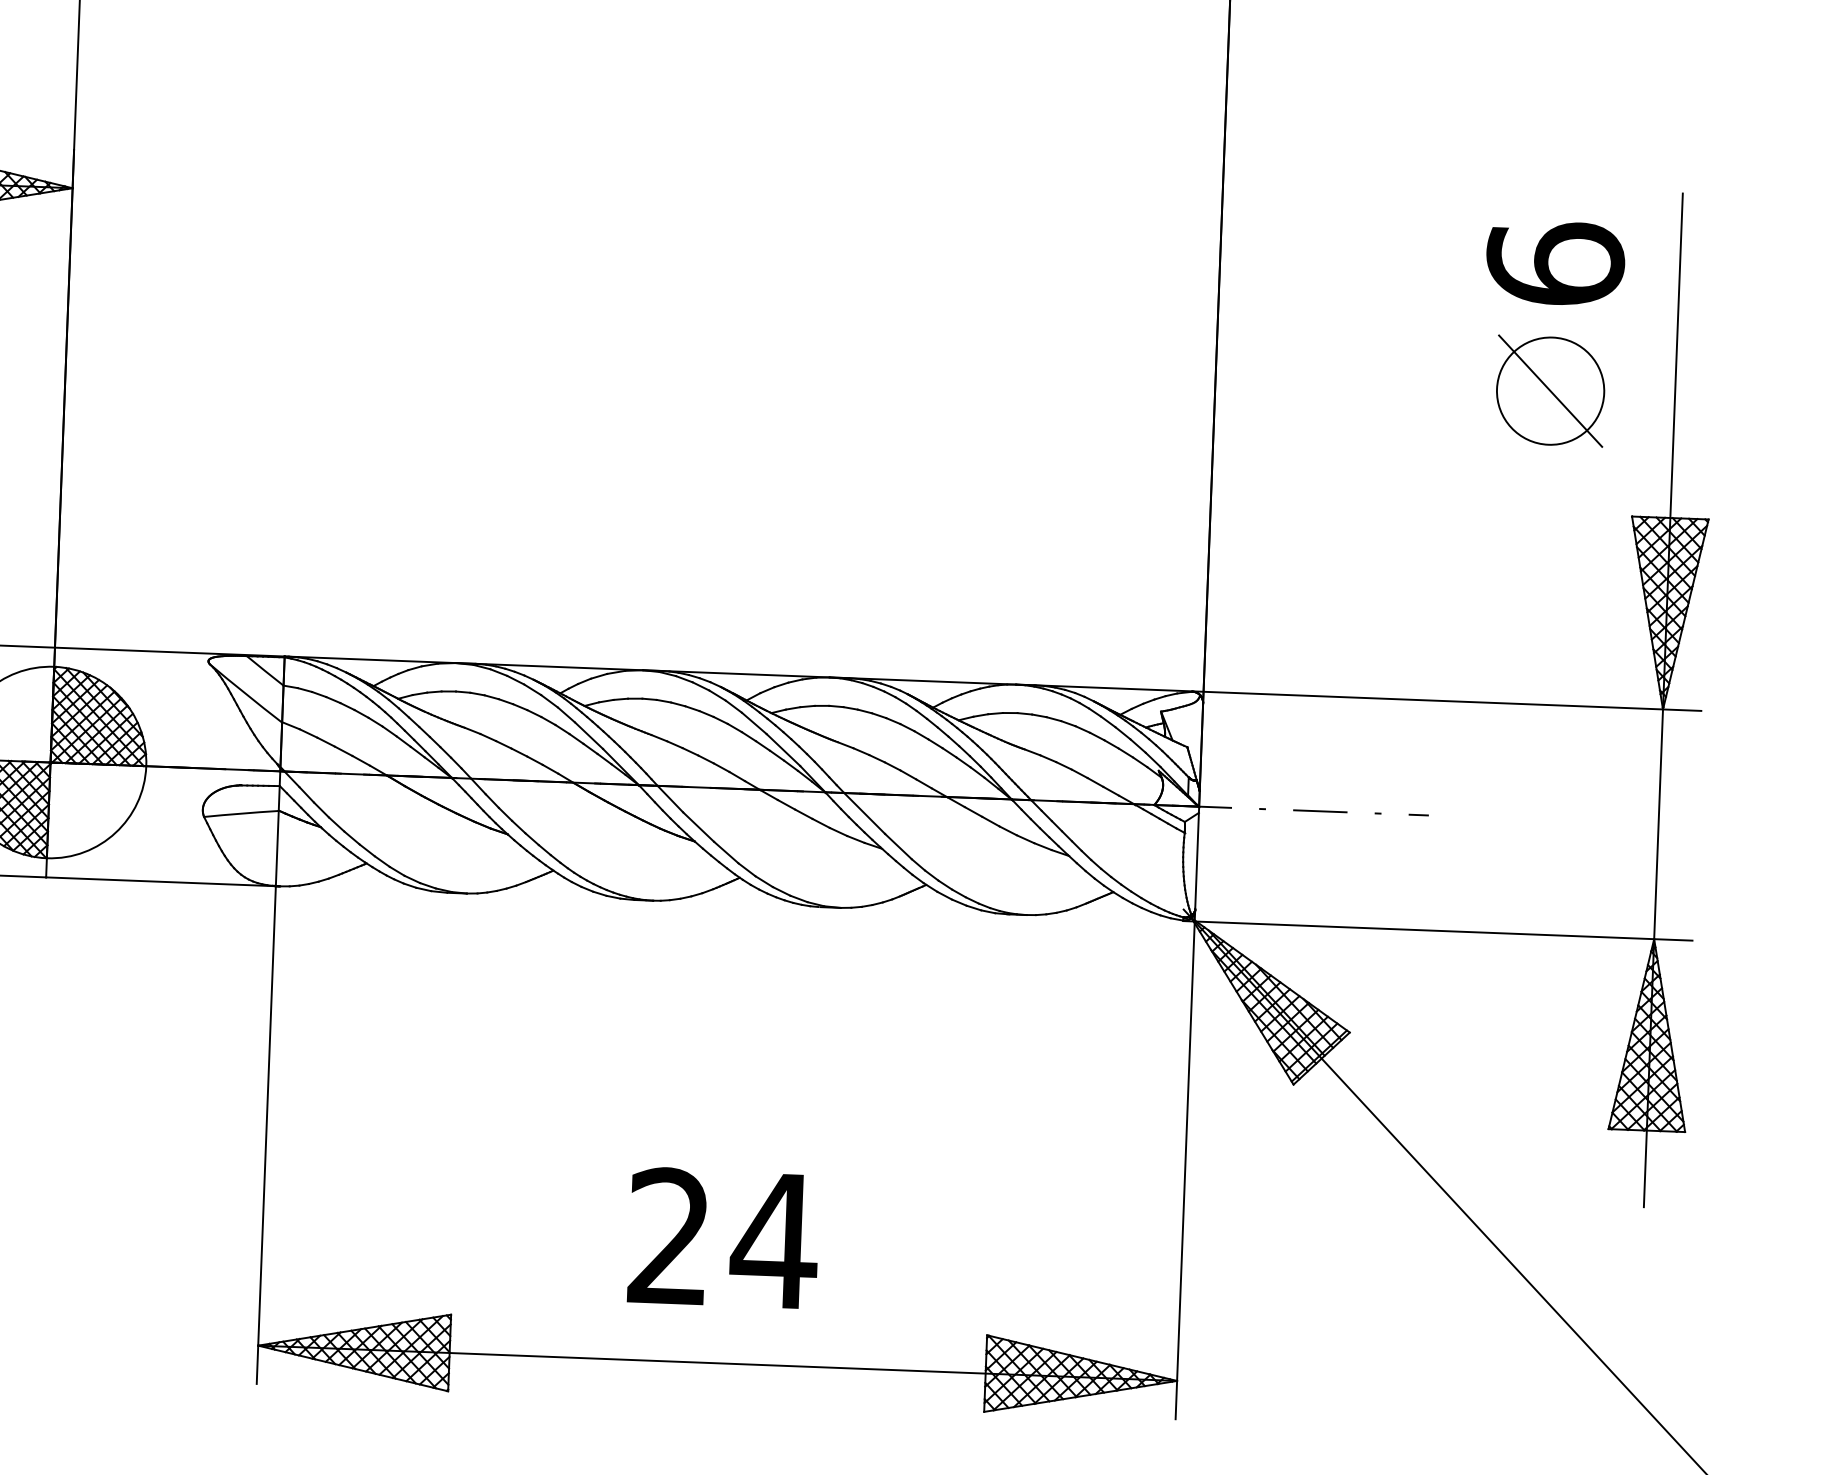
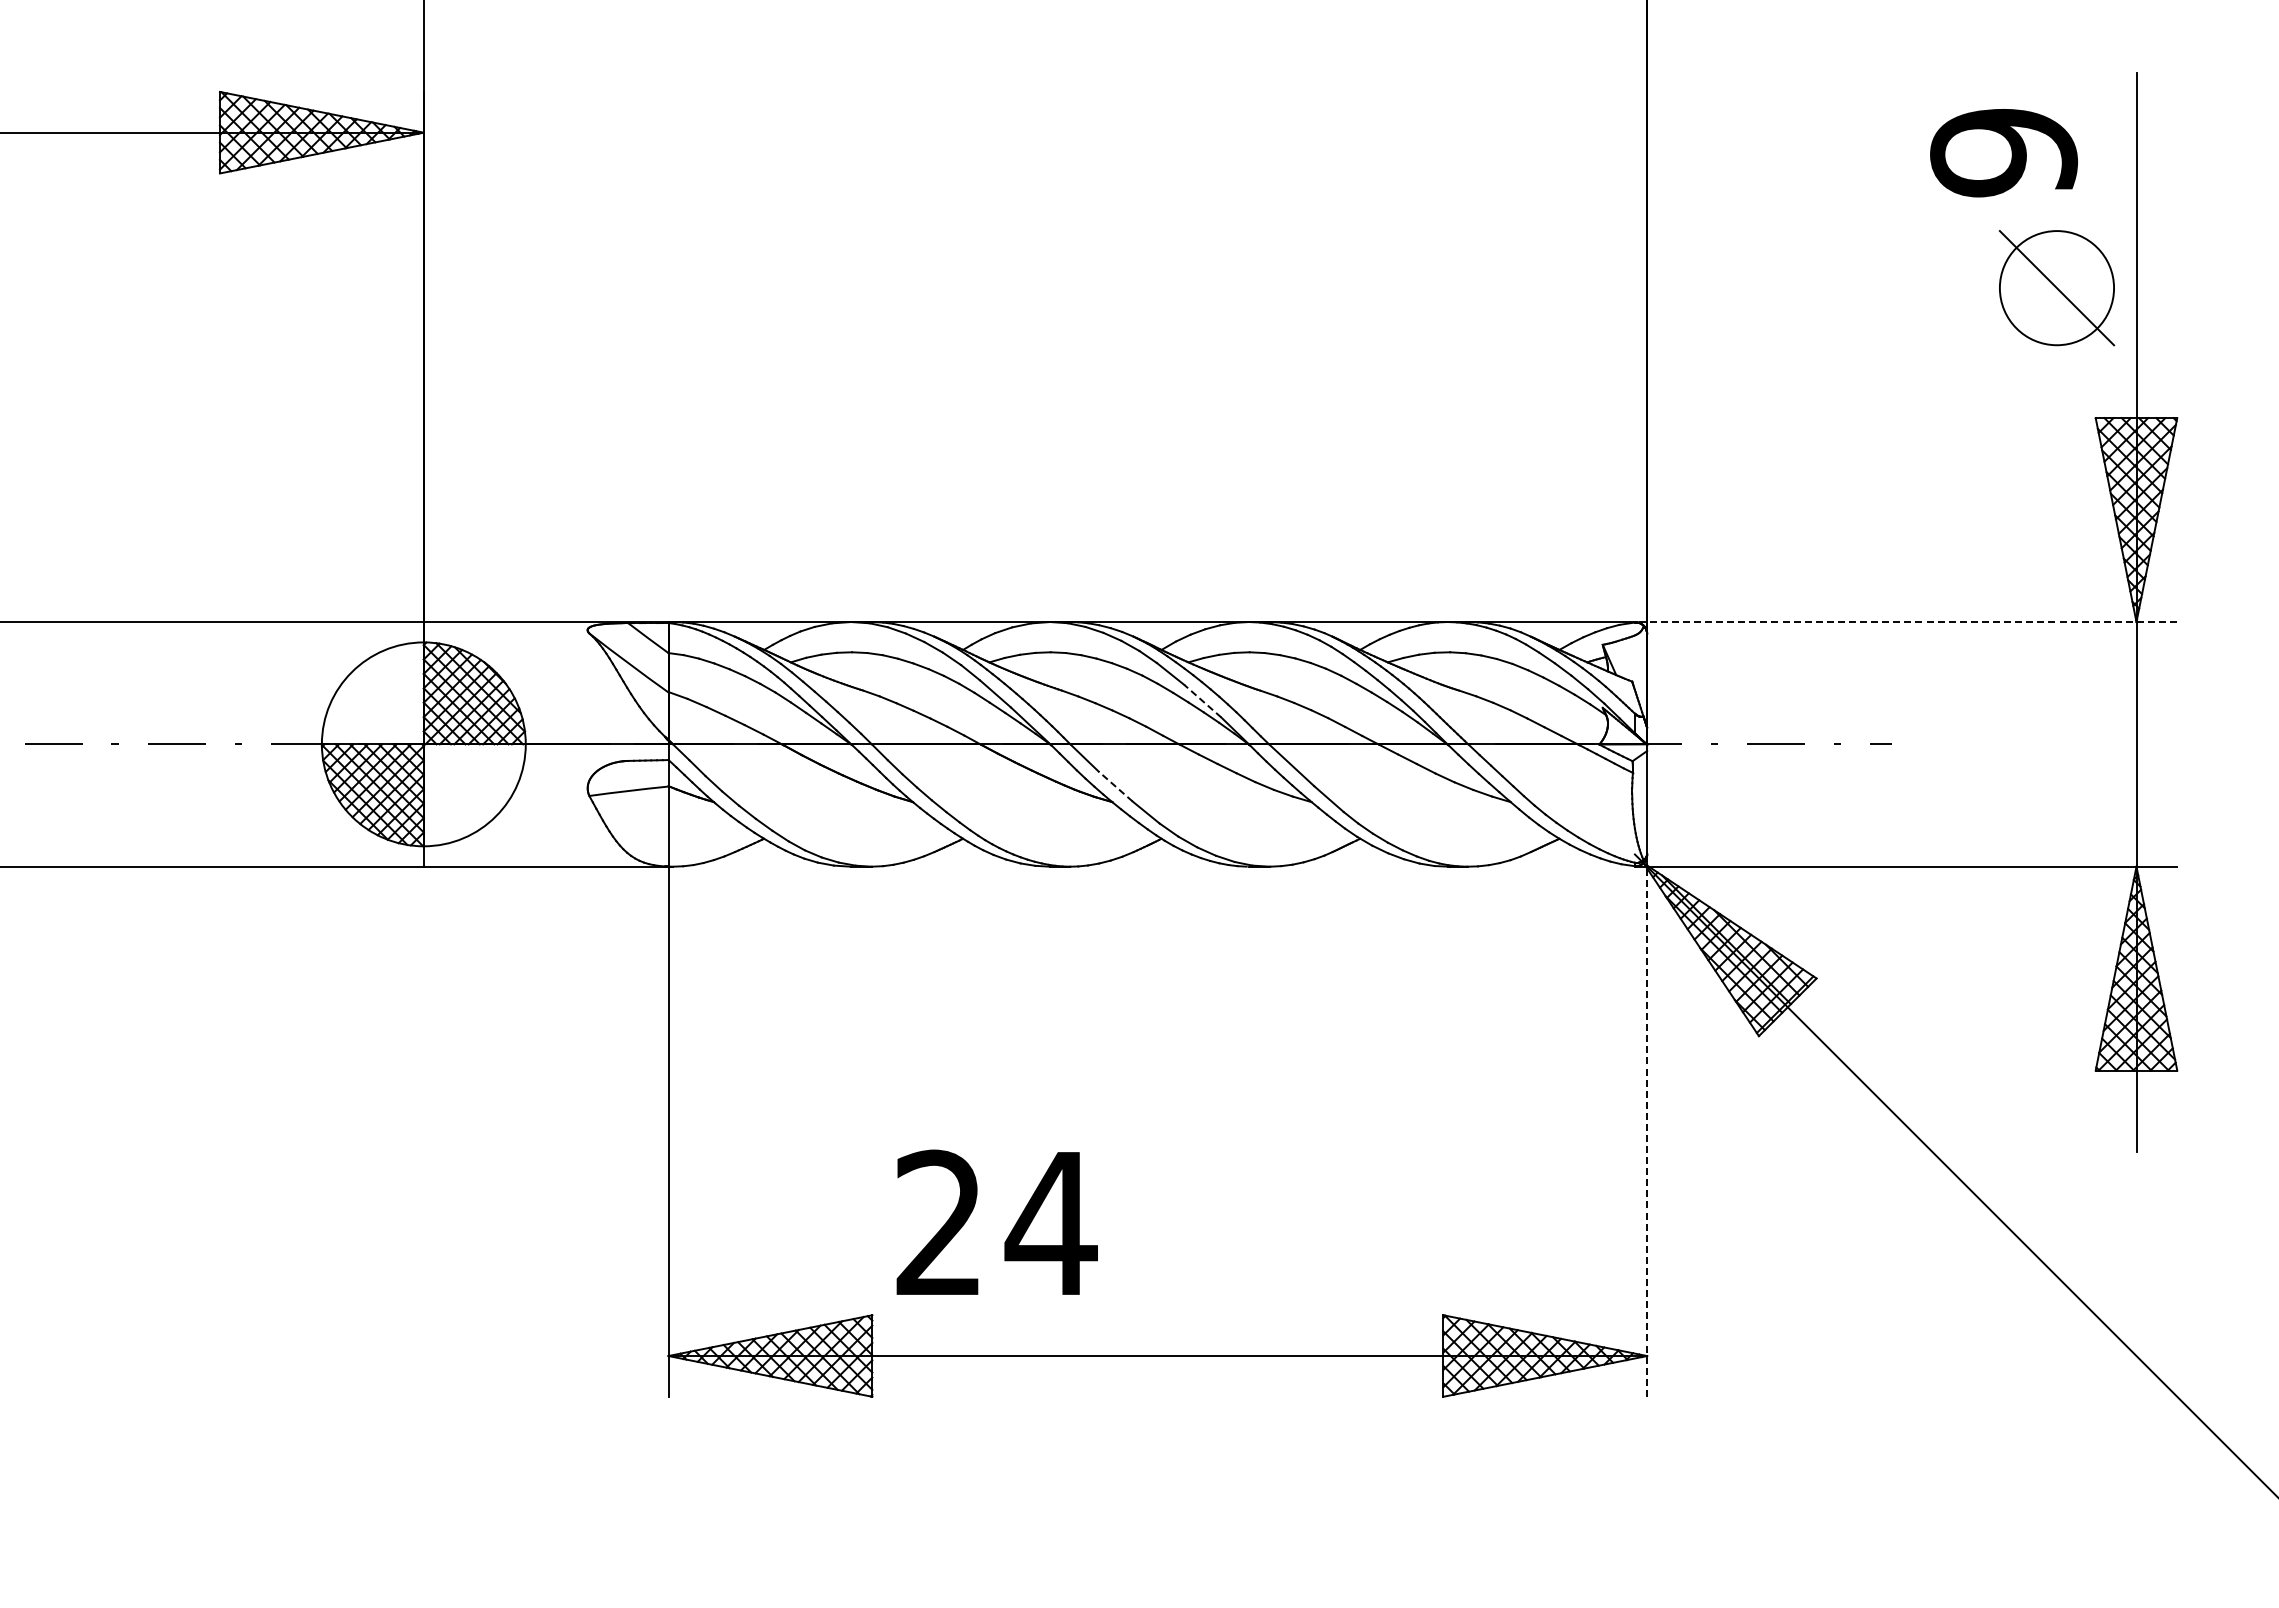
text: (1556, 263) -> (2004, 152), 6 -> 9
part: (1550, 391) -> (2056, 288), moved
line: (1446, 701) -> (1905, 622), solid -> dashed
line: (783, 750) -> (1202, 701), solid -> dashed
line: (698, 827) -> (1115, 786), solid -> dashed
line: (1185, 1164) -> (1647, 1125), solid -> dashed
text: (723, 1237) -> (996, 1221), moved

